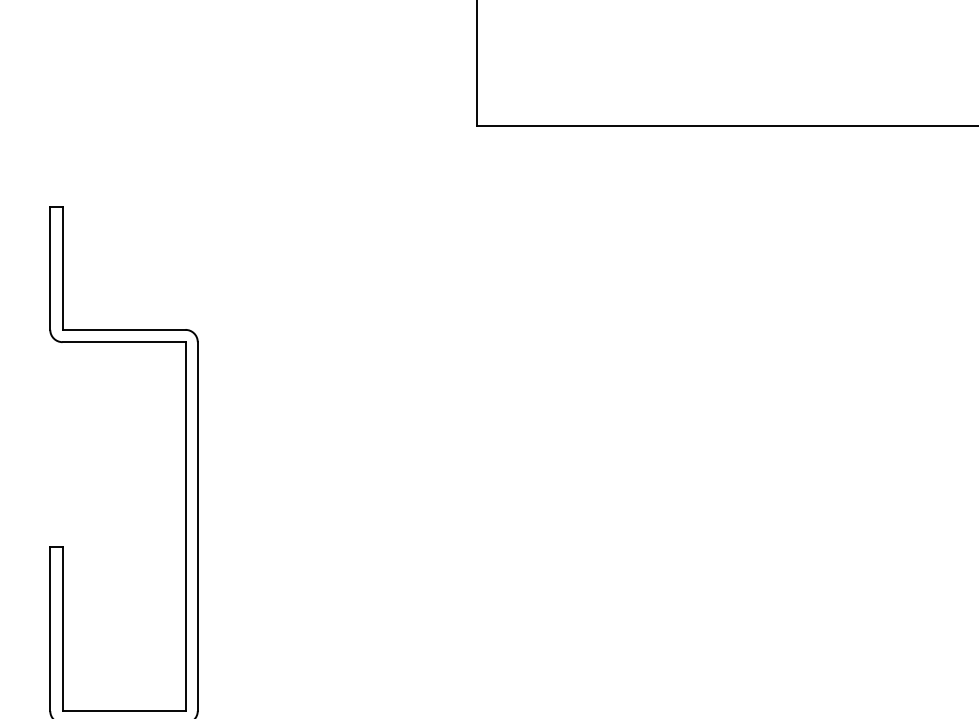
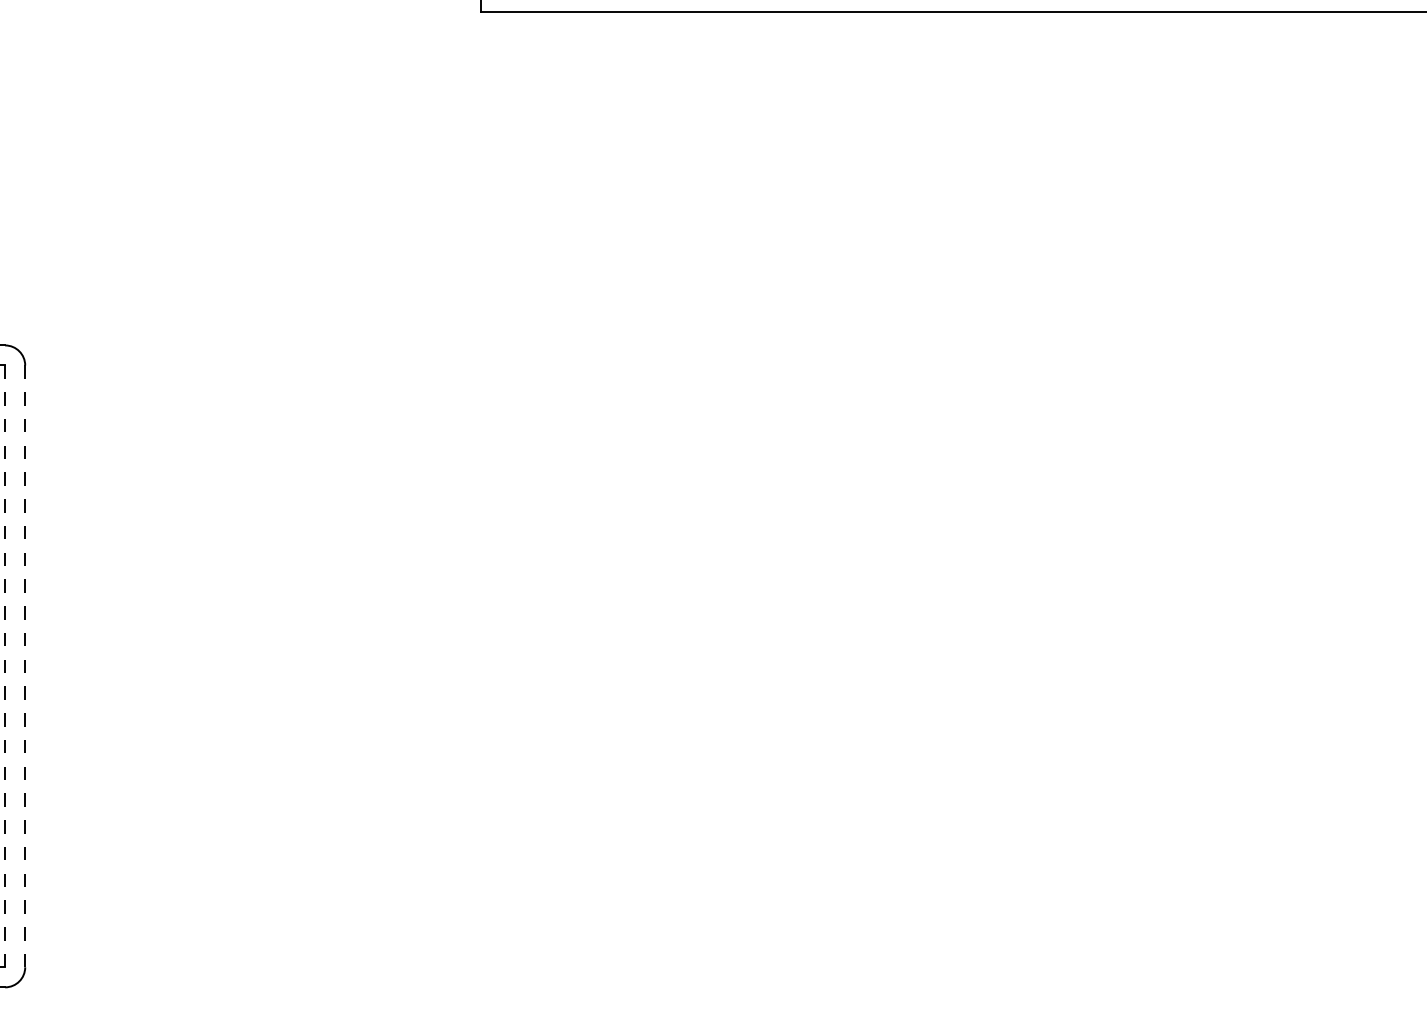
line: (185, 526) -> (5, 666), solid -> dashed
line: (197, 526) -> (24, 666), solid -> dashed

